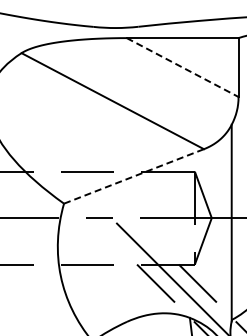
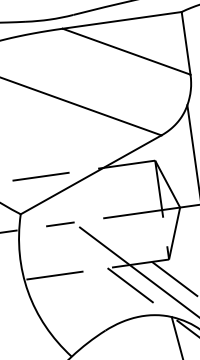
line: (183, 67) -> (127, 51), dashed -> solid
line: (134, 176) -> (91, 174), dashed -> solid

